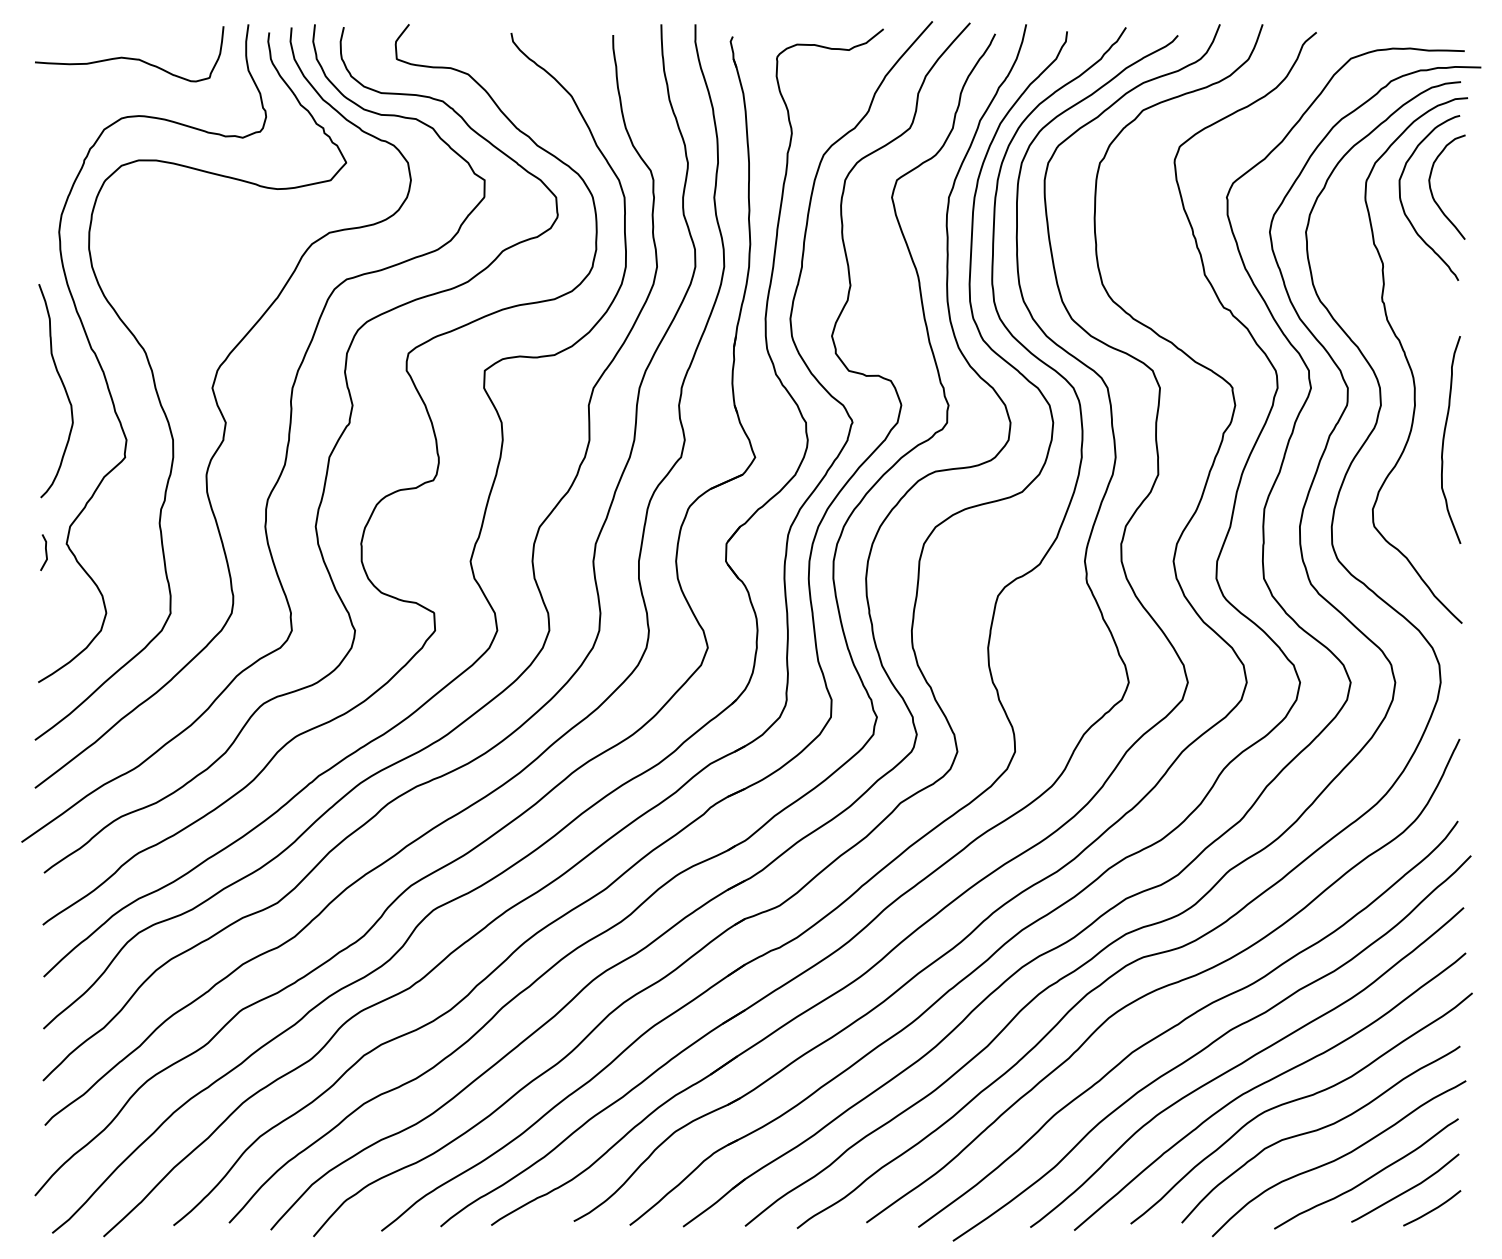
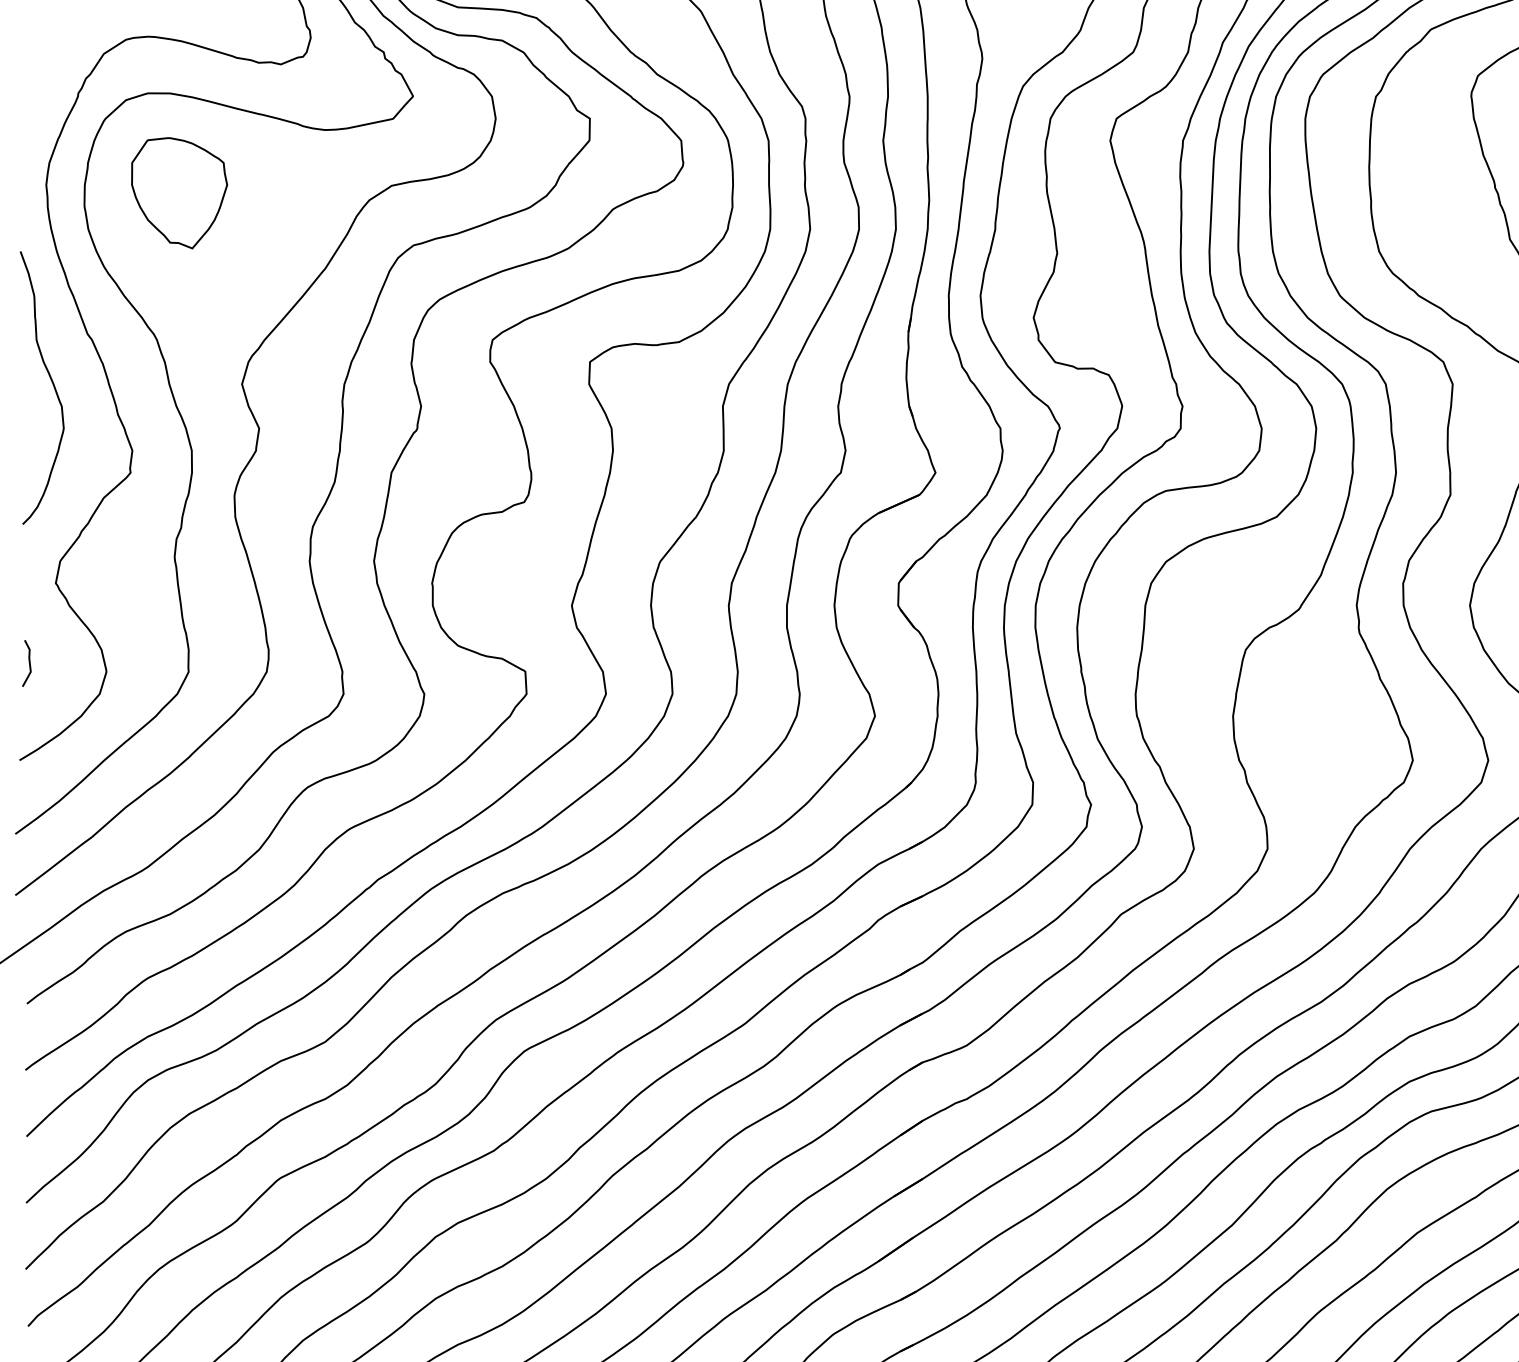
part: (163, 238) -> (179, 193), added
line: (45, 552) -> (28, 663), moved

